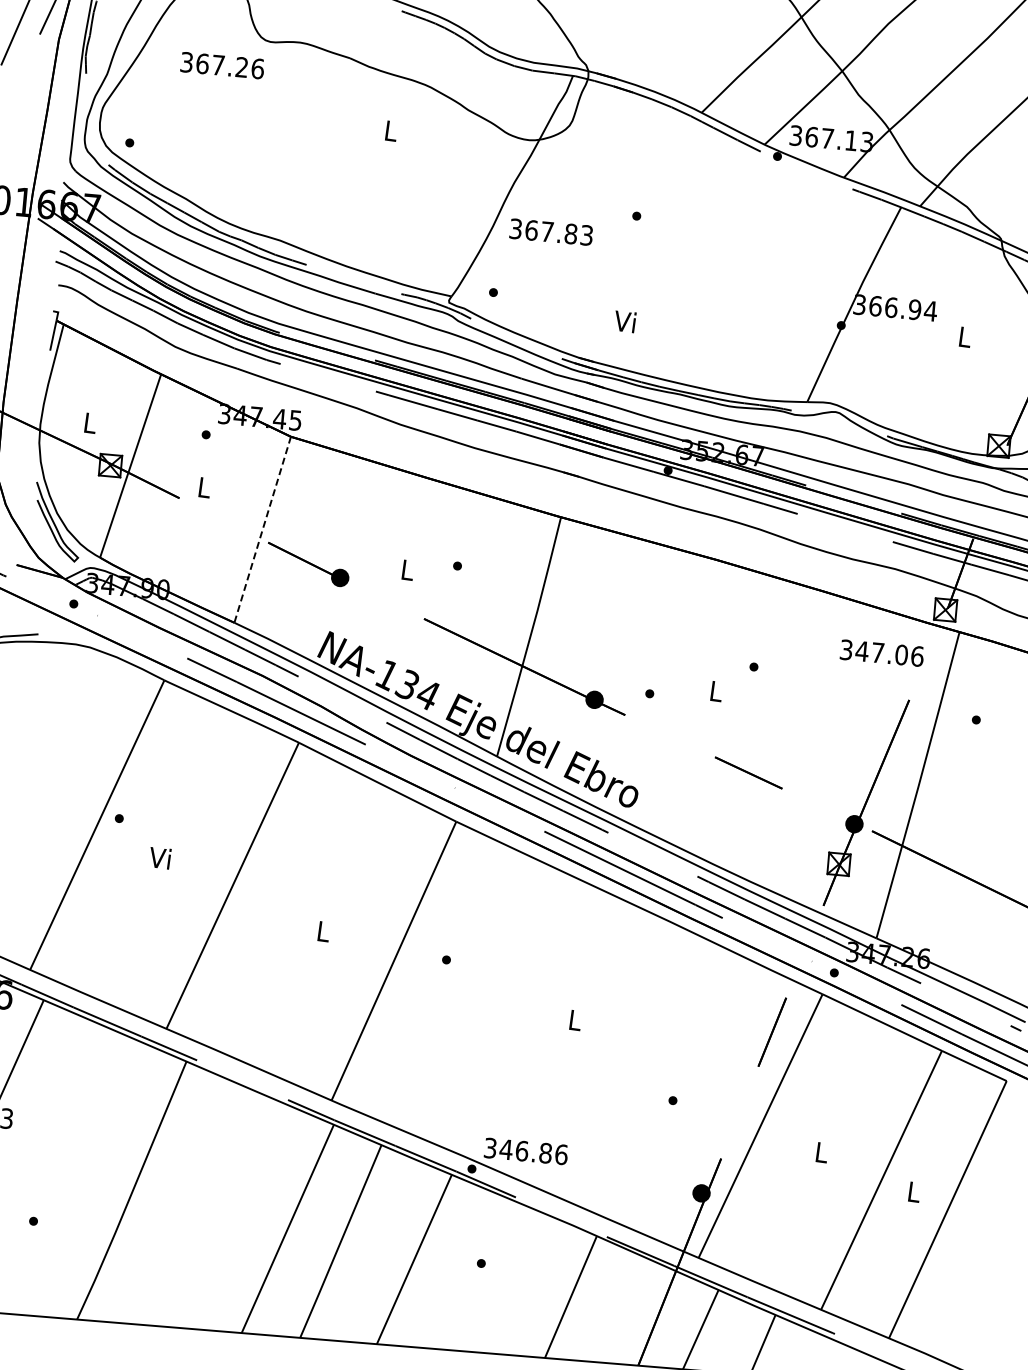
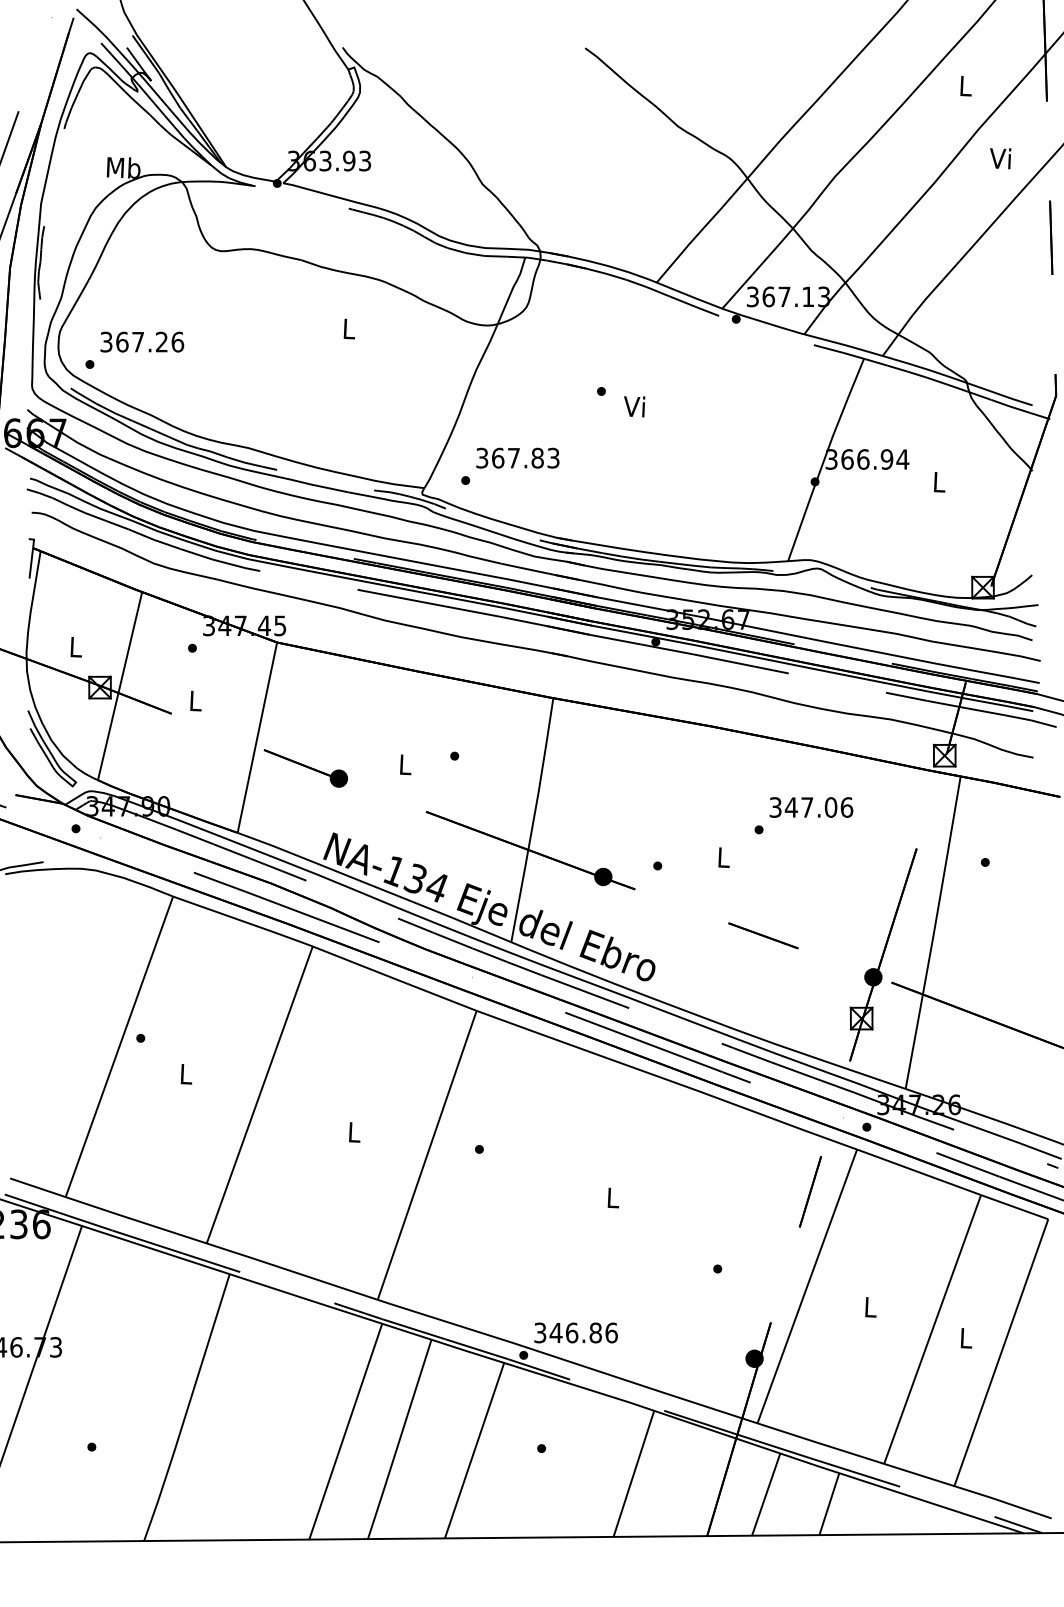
text: (222, 65) -> (142, 341), moved
text: (551, 231) -> (517, 457), moved
text: (625, 321) -> (634, 406), moved
line: (262, 529) -> (257, 737), dashed -> solid
text: (882, 653) -> (811, 807), moved
text: (159, 857) -> (184, 1073), Vi -> L

